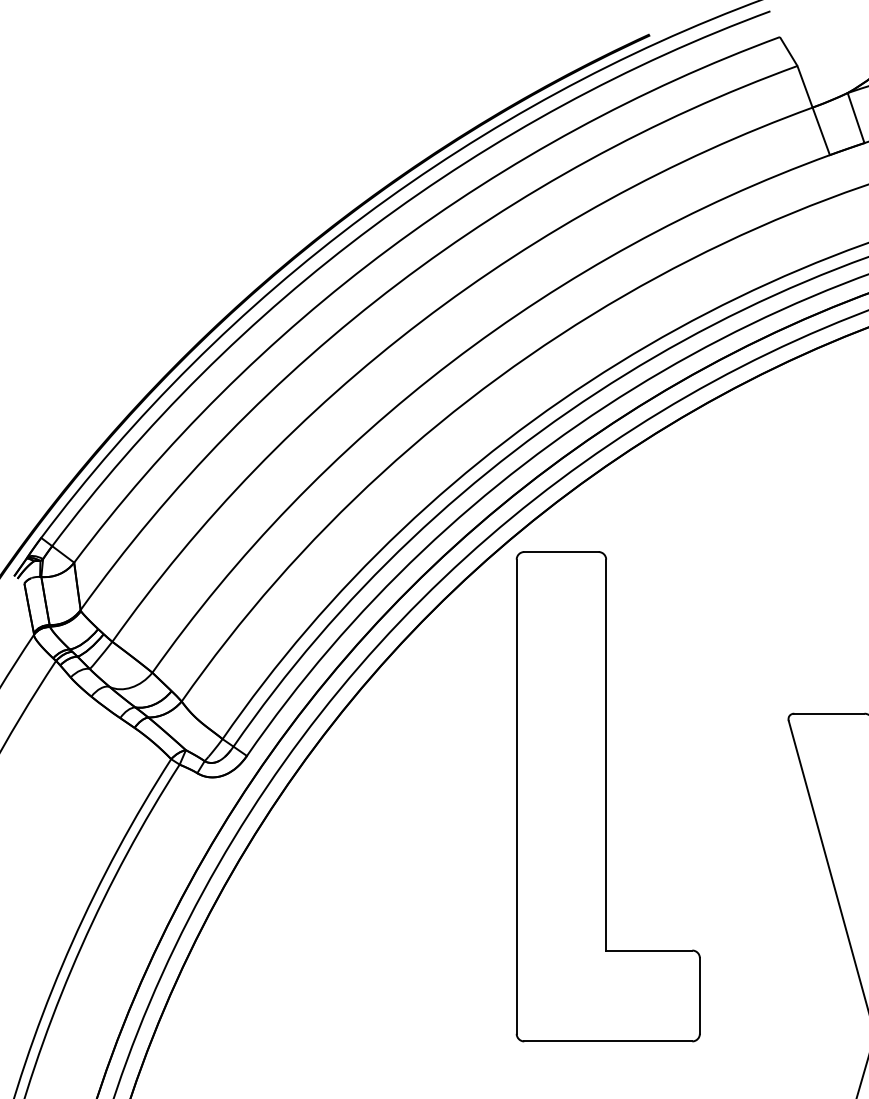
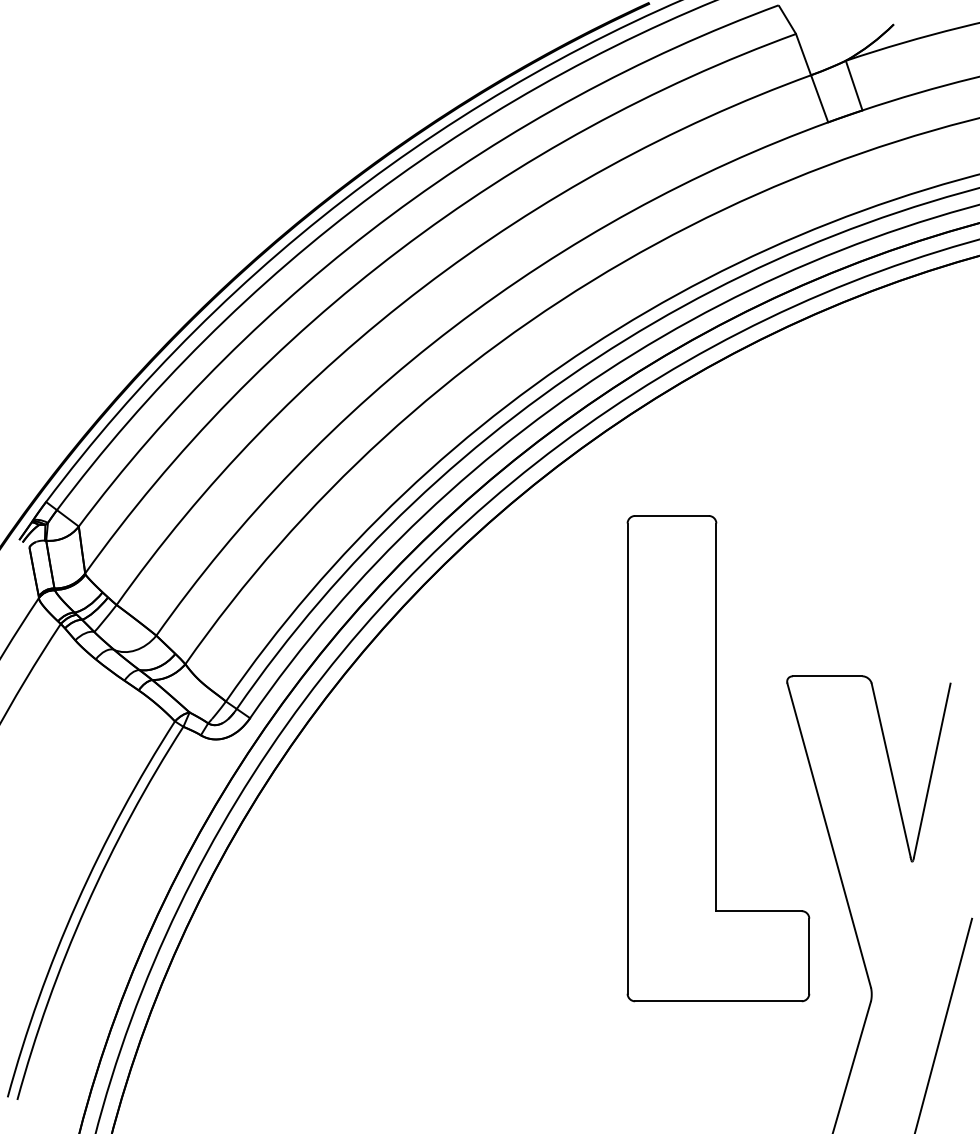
part: (608, 796) -> (718, 758), moved

